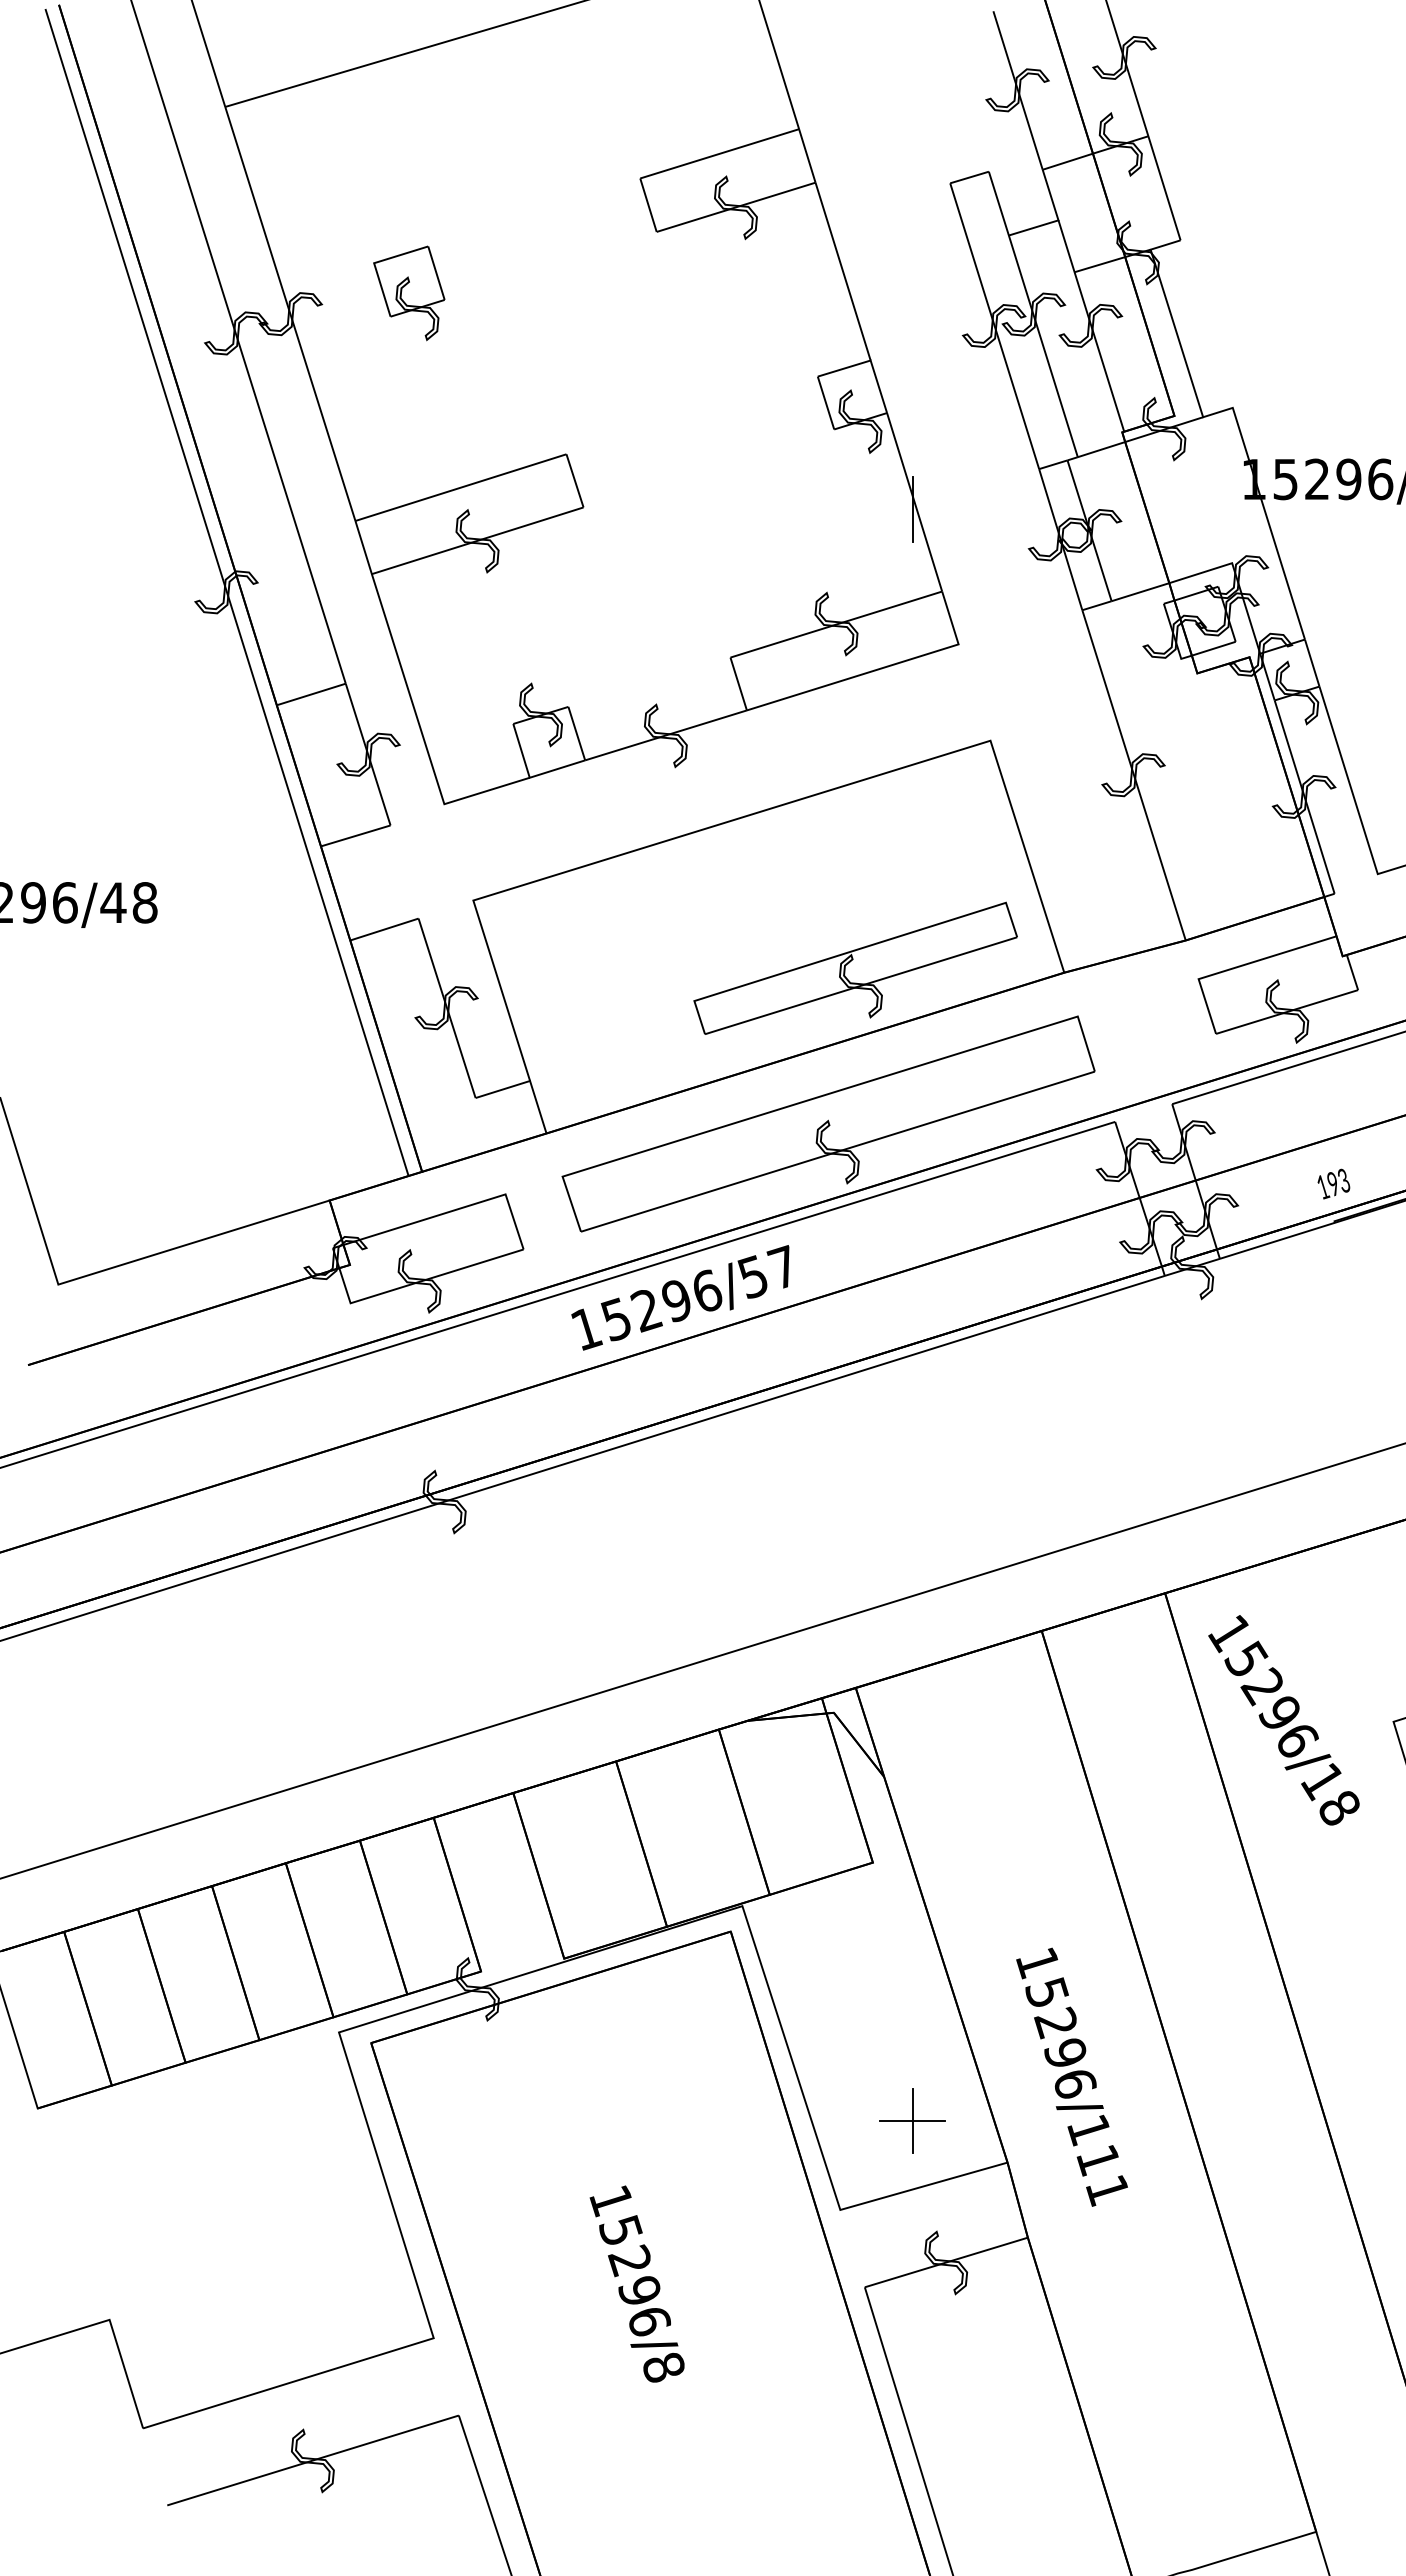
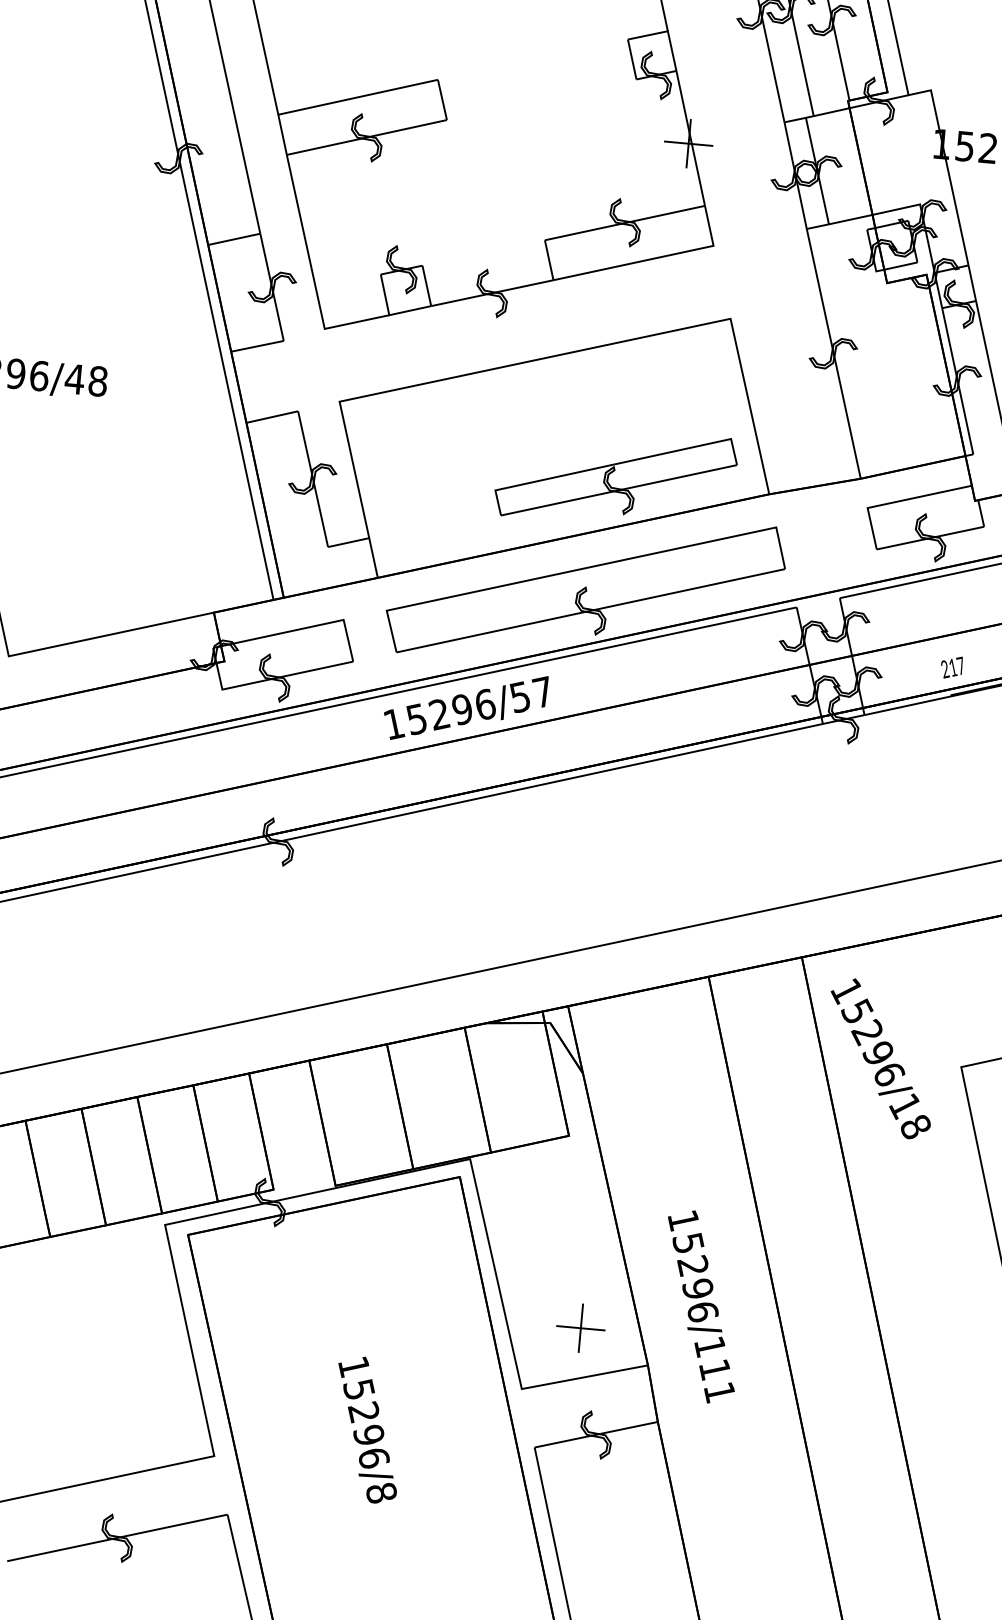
line: (912, 509) -> (688, 143), added
text: (1333, 1183) -> (953, 667), 193 -> 217

